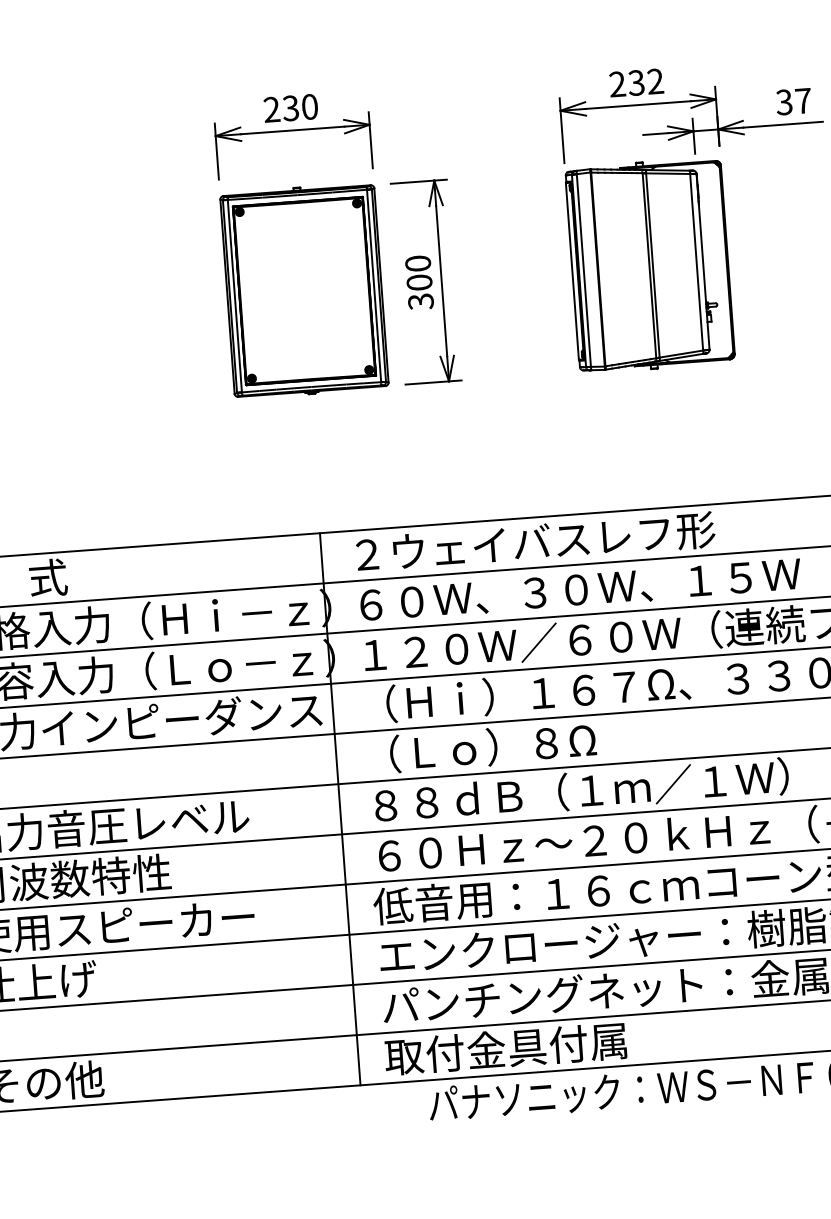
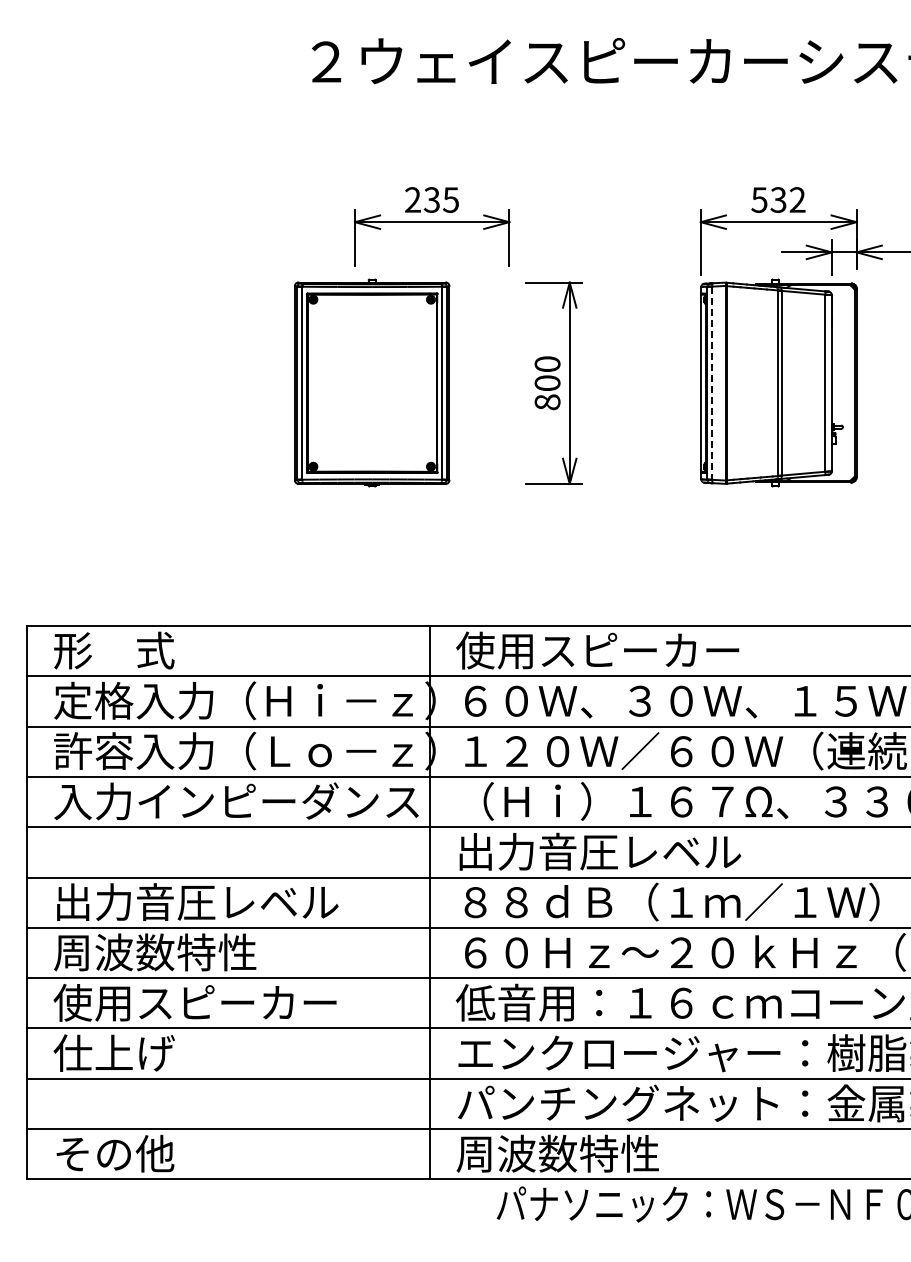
text: (617, 83) -> (759, 199), 232 -> 532
text: (309, 106) -> (450, 199), 230 -> 235
line: (584, 270) -> (712, 383), solid -> dashed
part: (304, 290) -> (372, 382), moved
text: (420, 301) -> (547, 402), 300 -> 800
text: (531, 542) -> (640, 650), ２ウェイバスレフ形 -> 使用スピーカー
text: (506, 745) -> (600, 851), （Ｌｏ）８Ω -> 出力音圧レベル
text: (505, 1048) -> (577, 1153), 取付金具付属 -> 周波数特性

